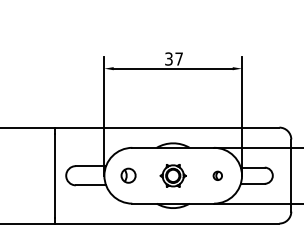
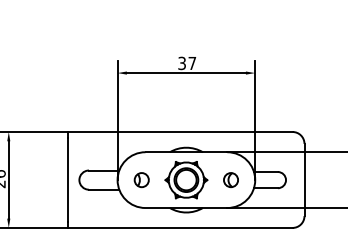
part: (173, 176) -> (186, 180), size x1.67
part: (217, 176) -> (230, 180), size x1.67

